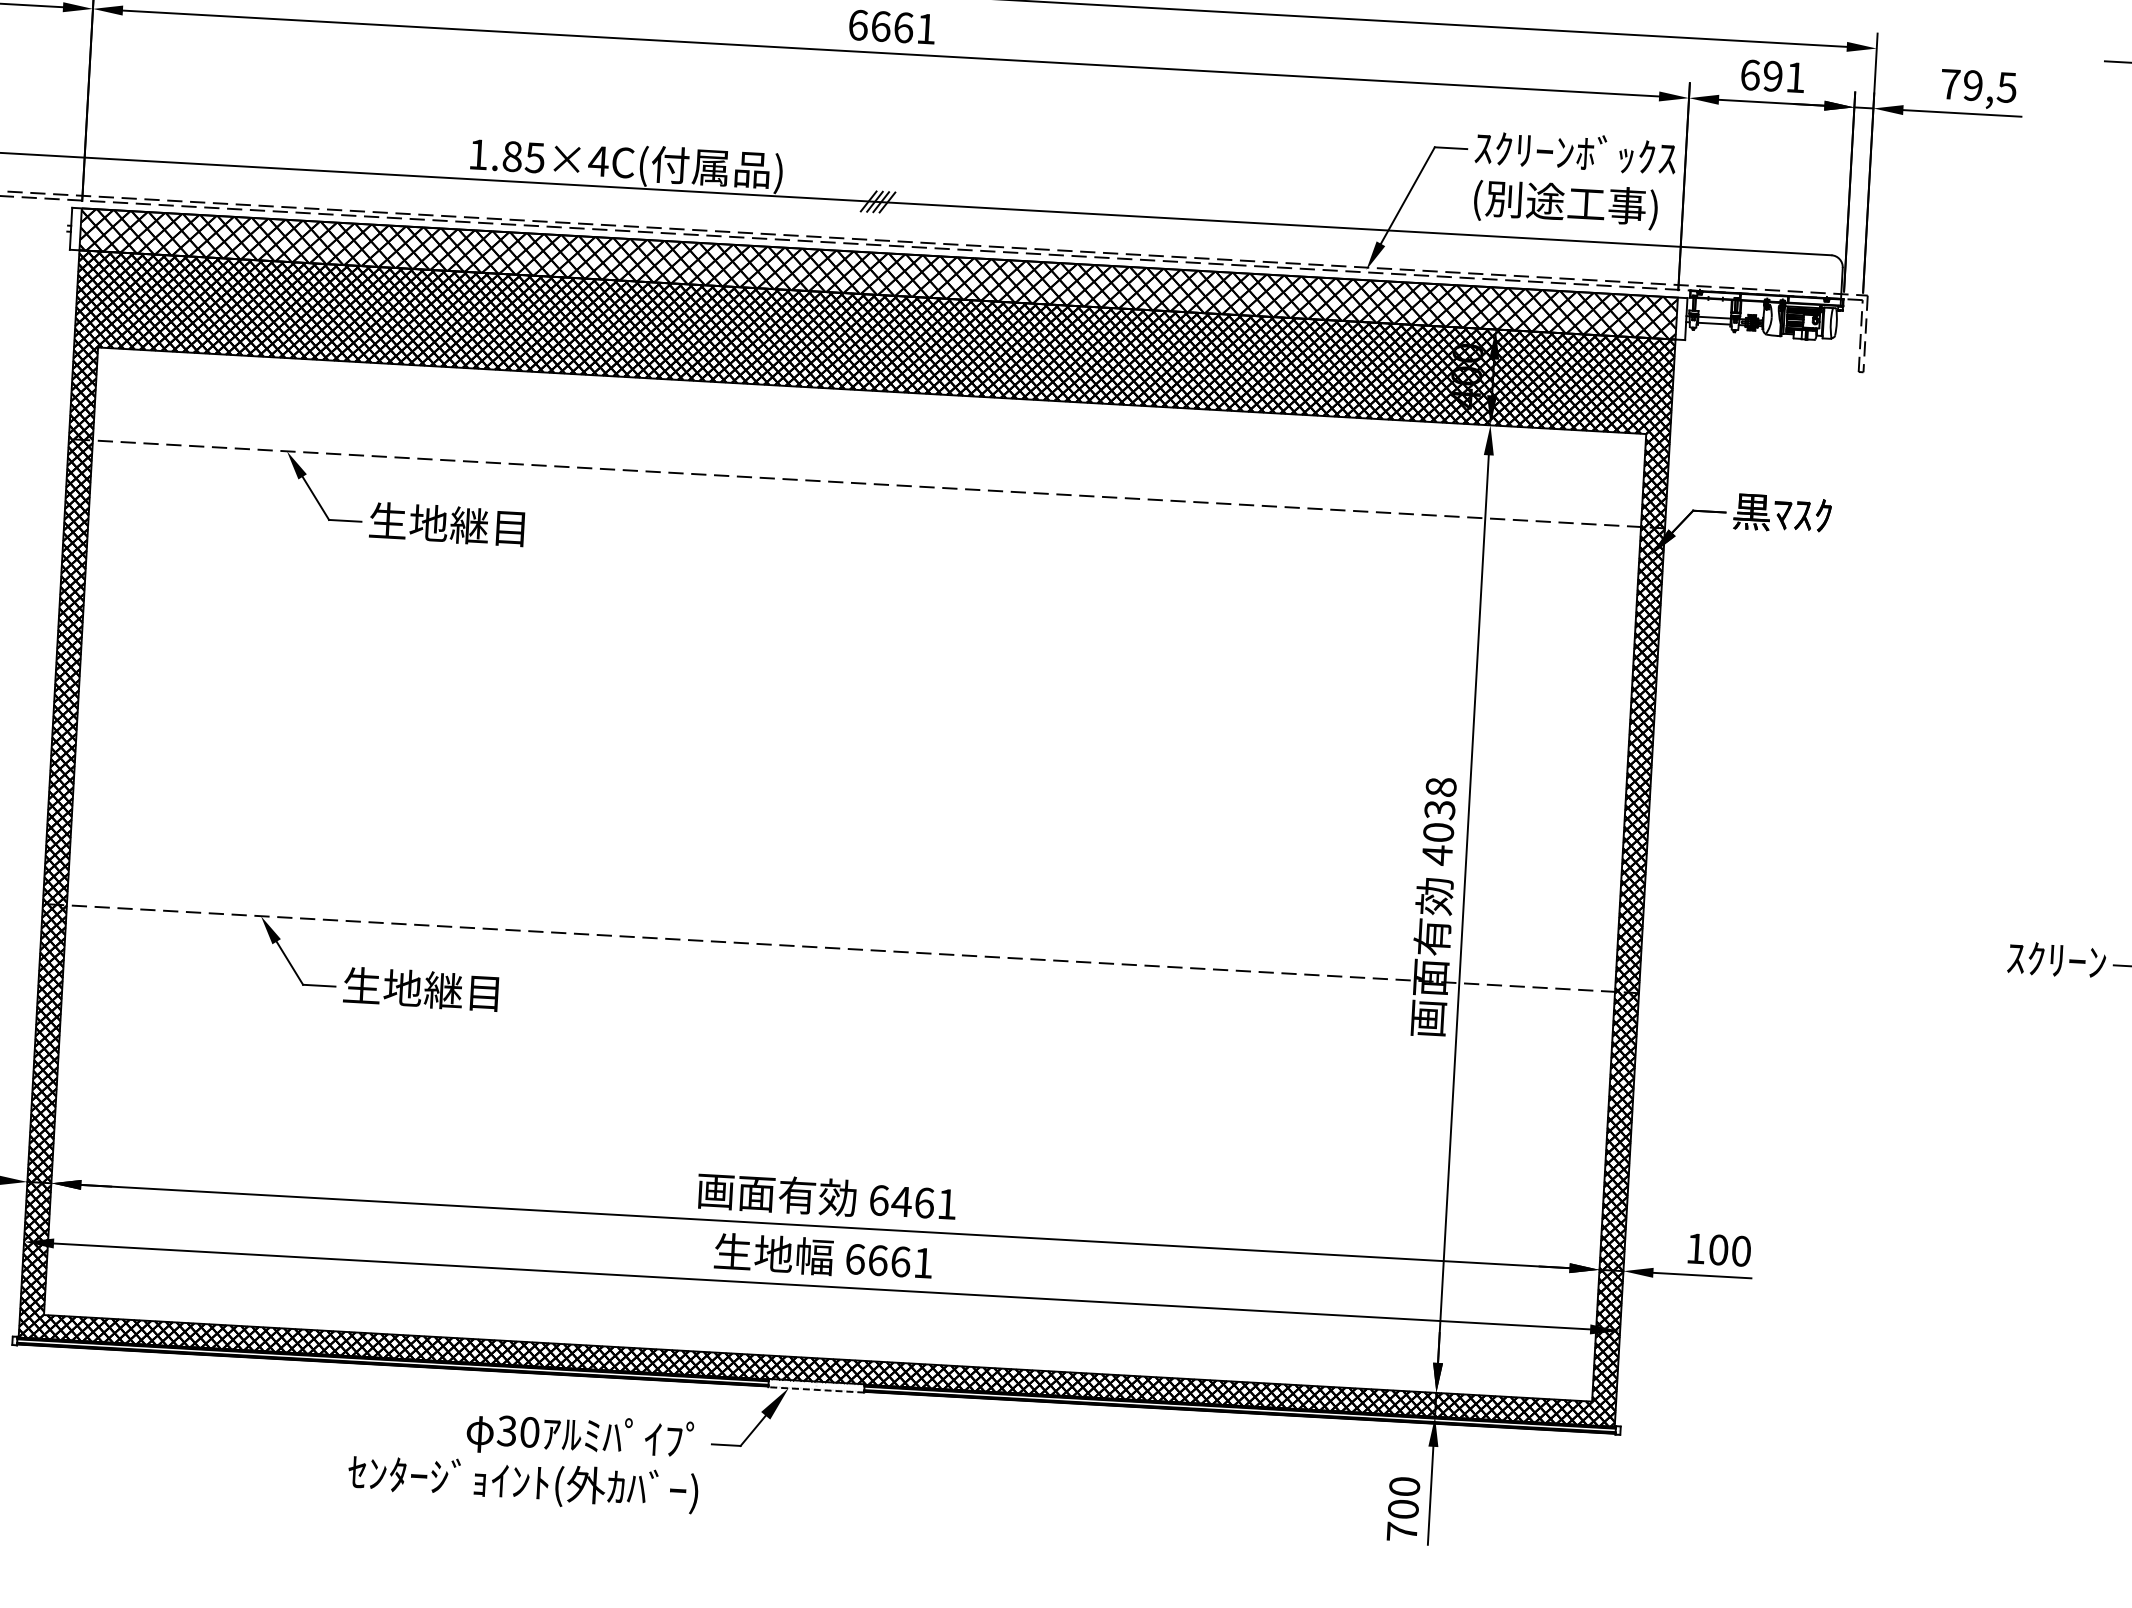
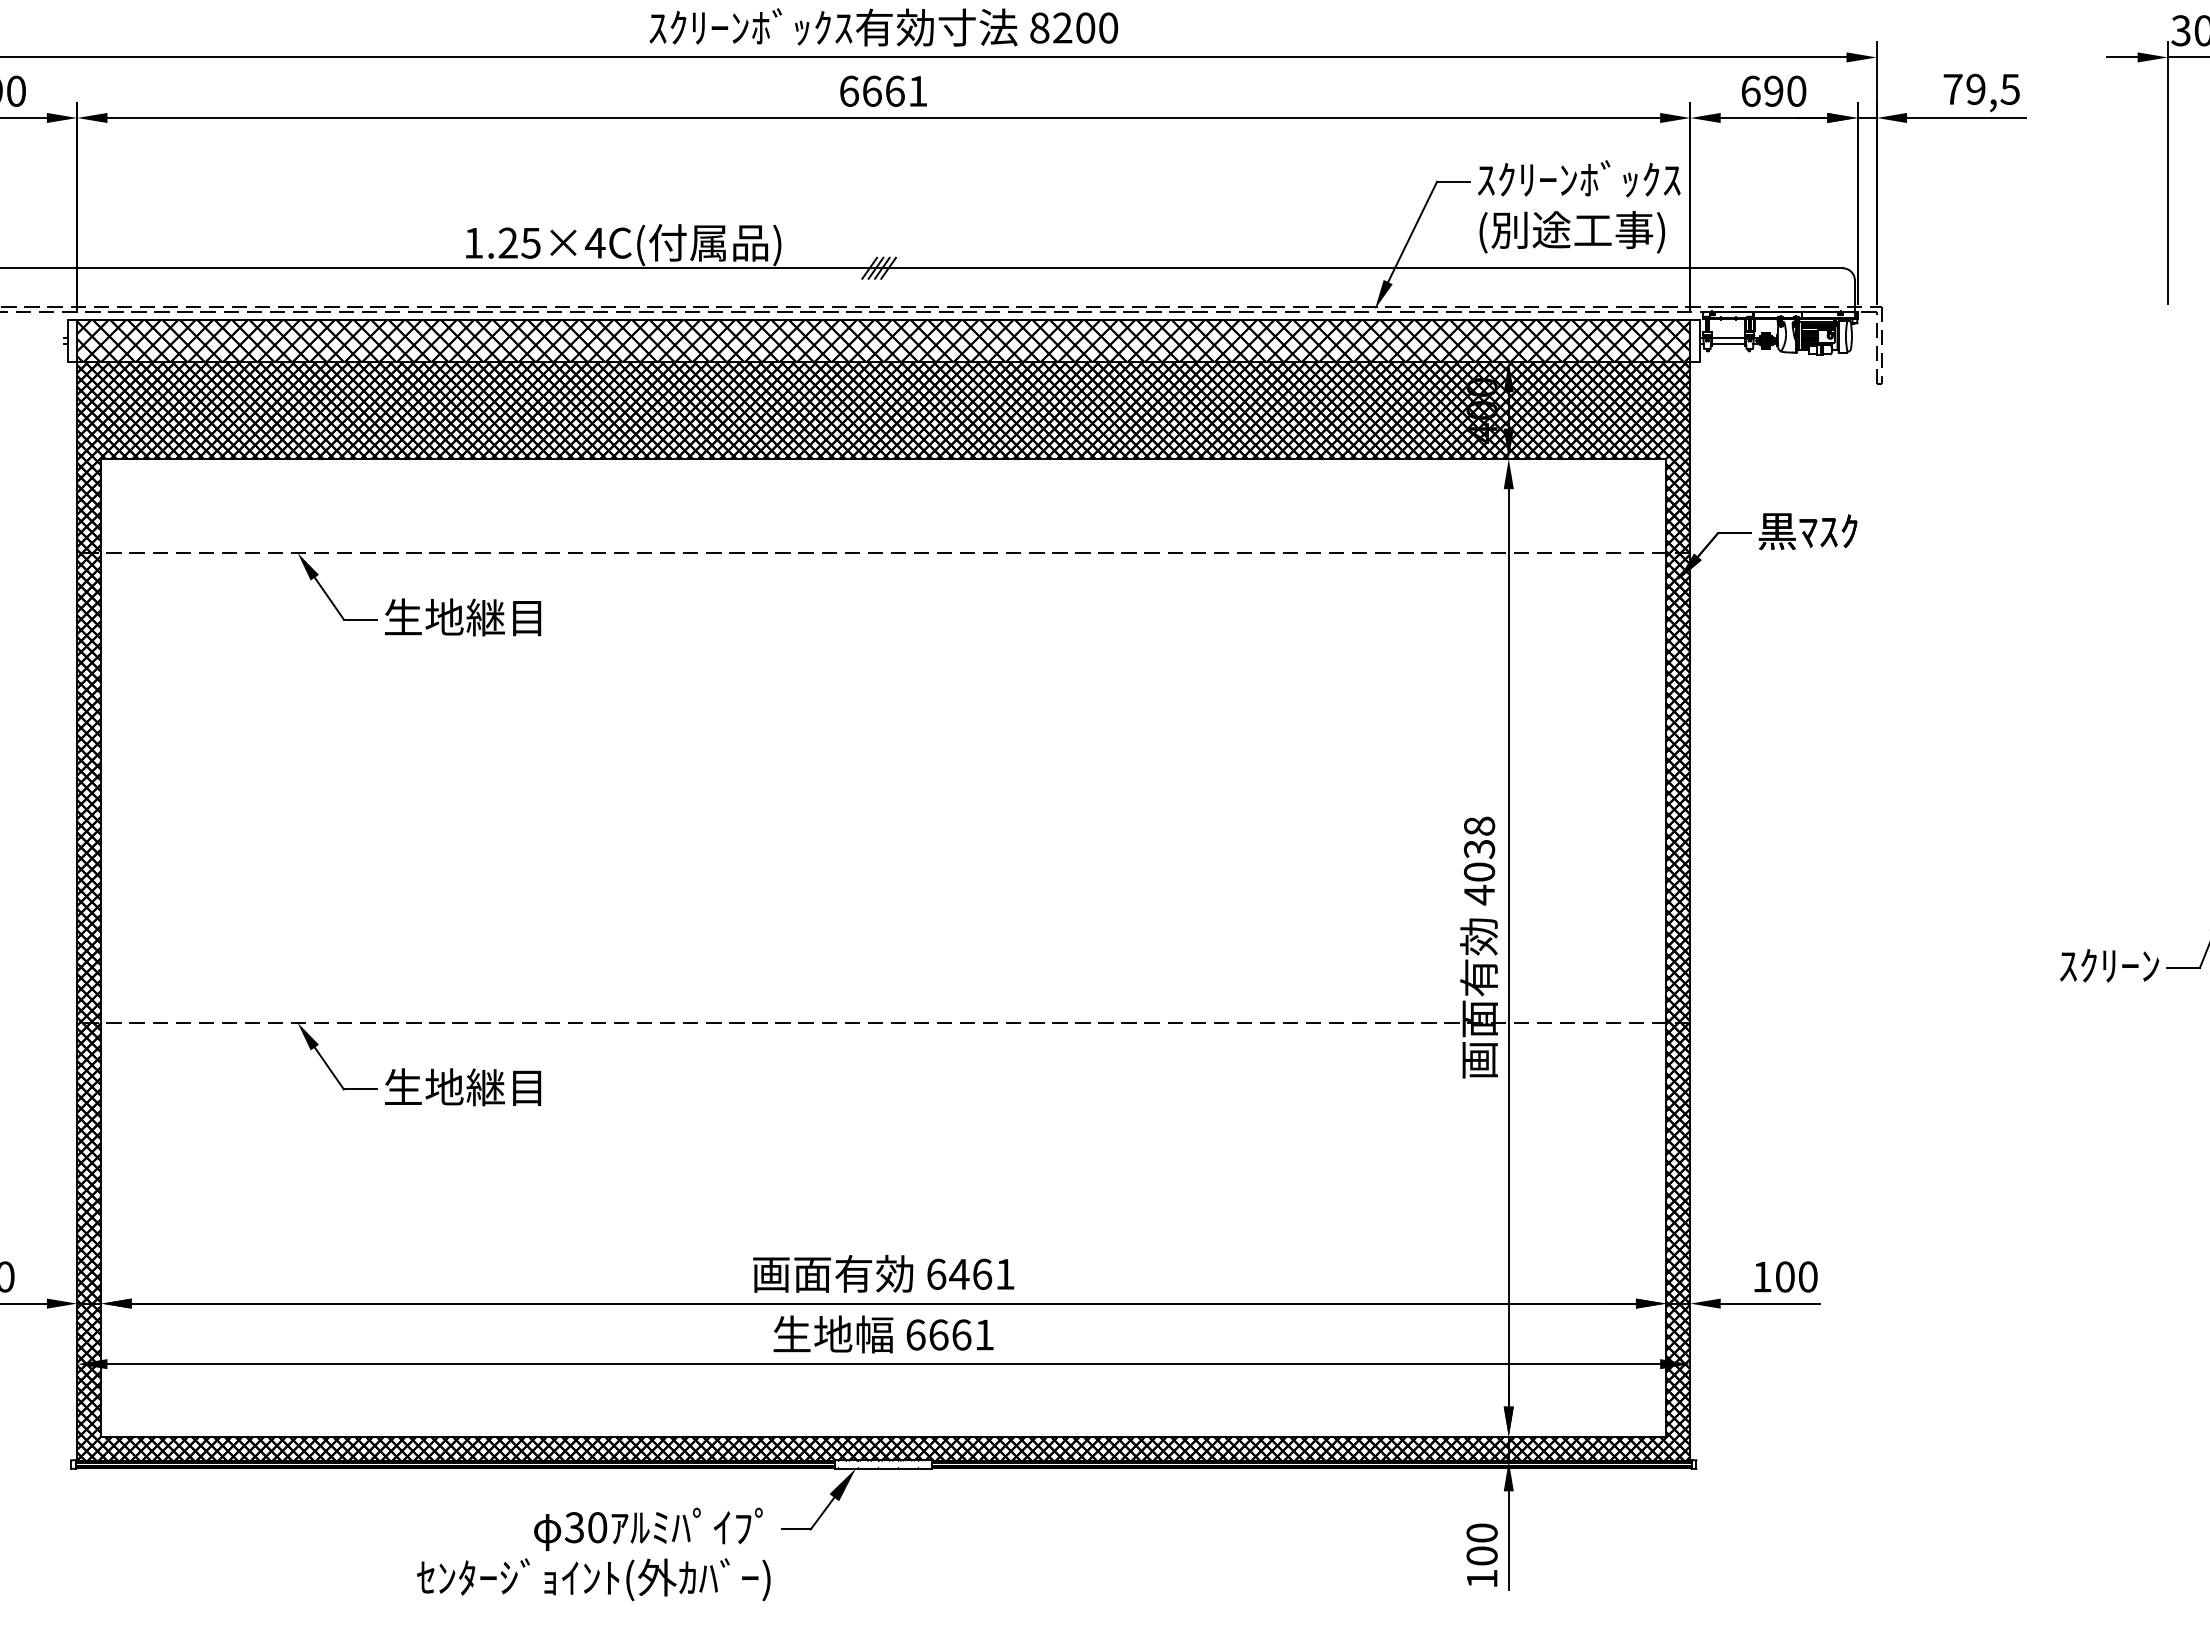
text: (1795, 76) -> (1796, 90), 691 -> 690
text: (511, 155) -> (507, 242), 1.85×4C( -> 1.25×4C(
line: (816, 1389) -> (883, 1468), dashed -> solid
text: (1402, 1531) -> (1482, 1578), 700 -> 100

